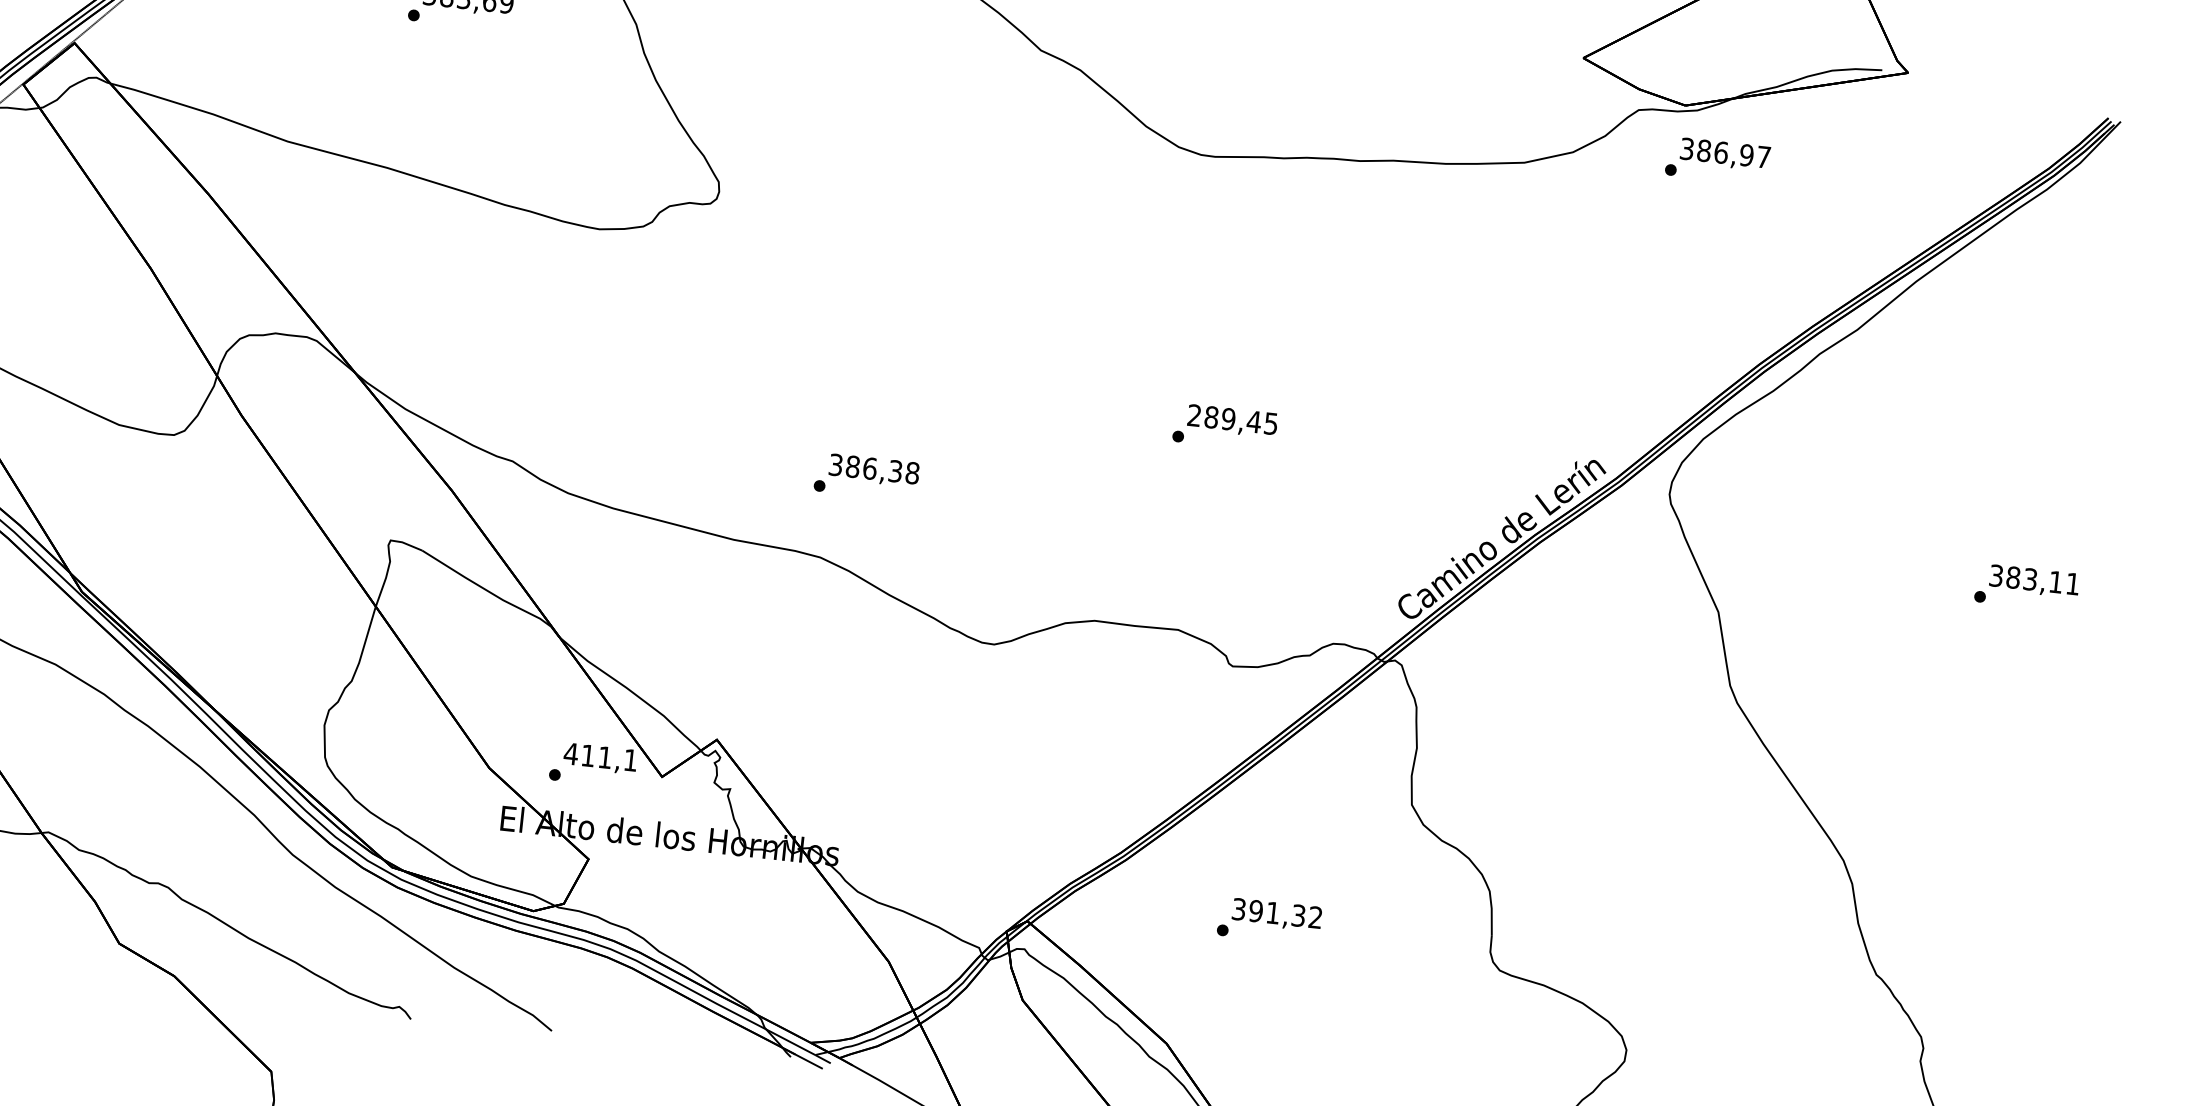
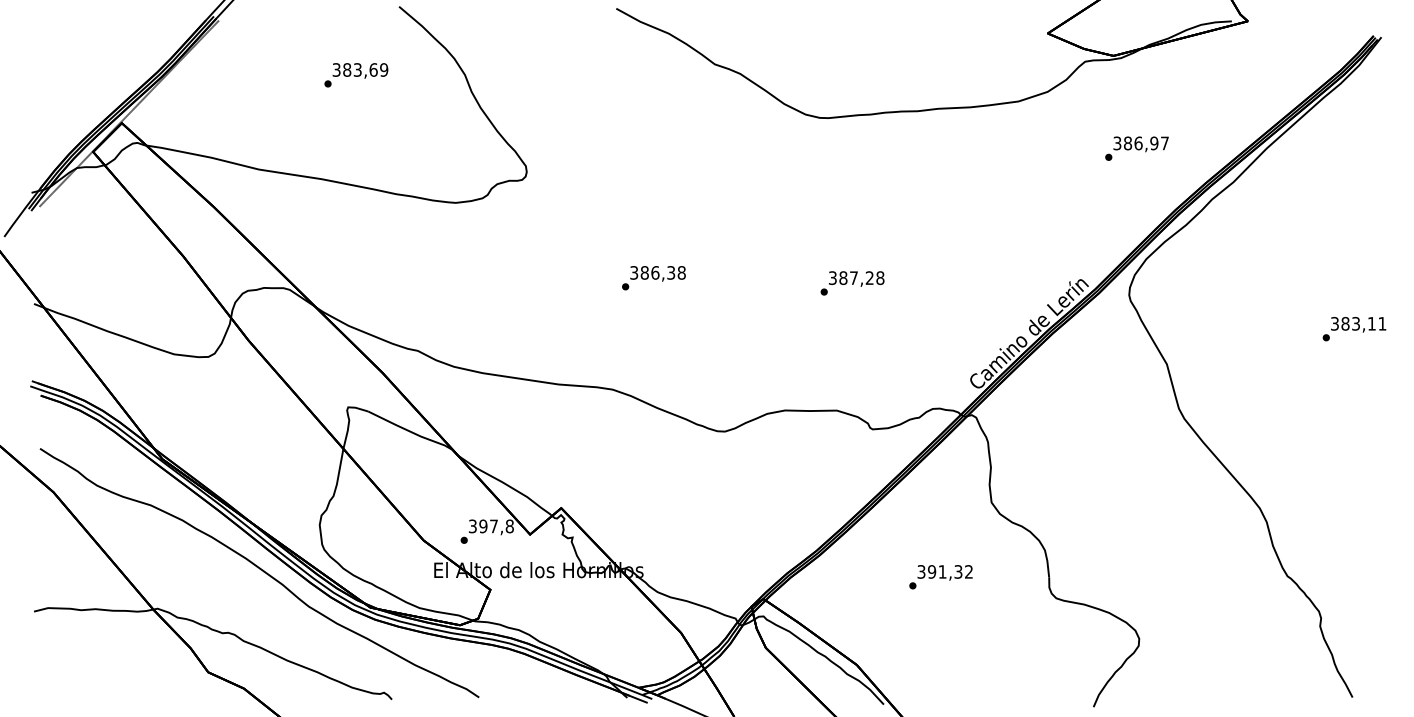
text: (1717, 160) -> (1136, 148), moved
text: (1232, 418) -> (856, 277), 289,45 -> 387,28
text: (866, 477) -> (653, 278), moved
text: (599, 757) -> (490, 526), 411,1 -> 397,8
text: (1268, 921) -> (940, 577), moved

